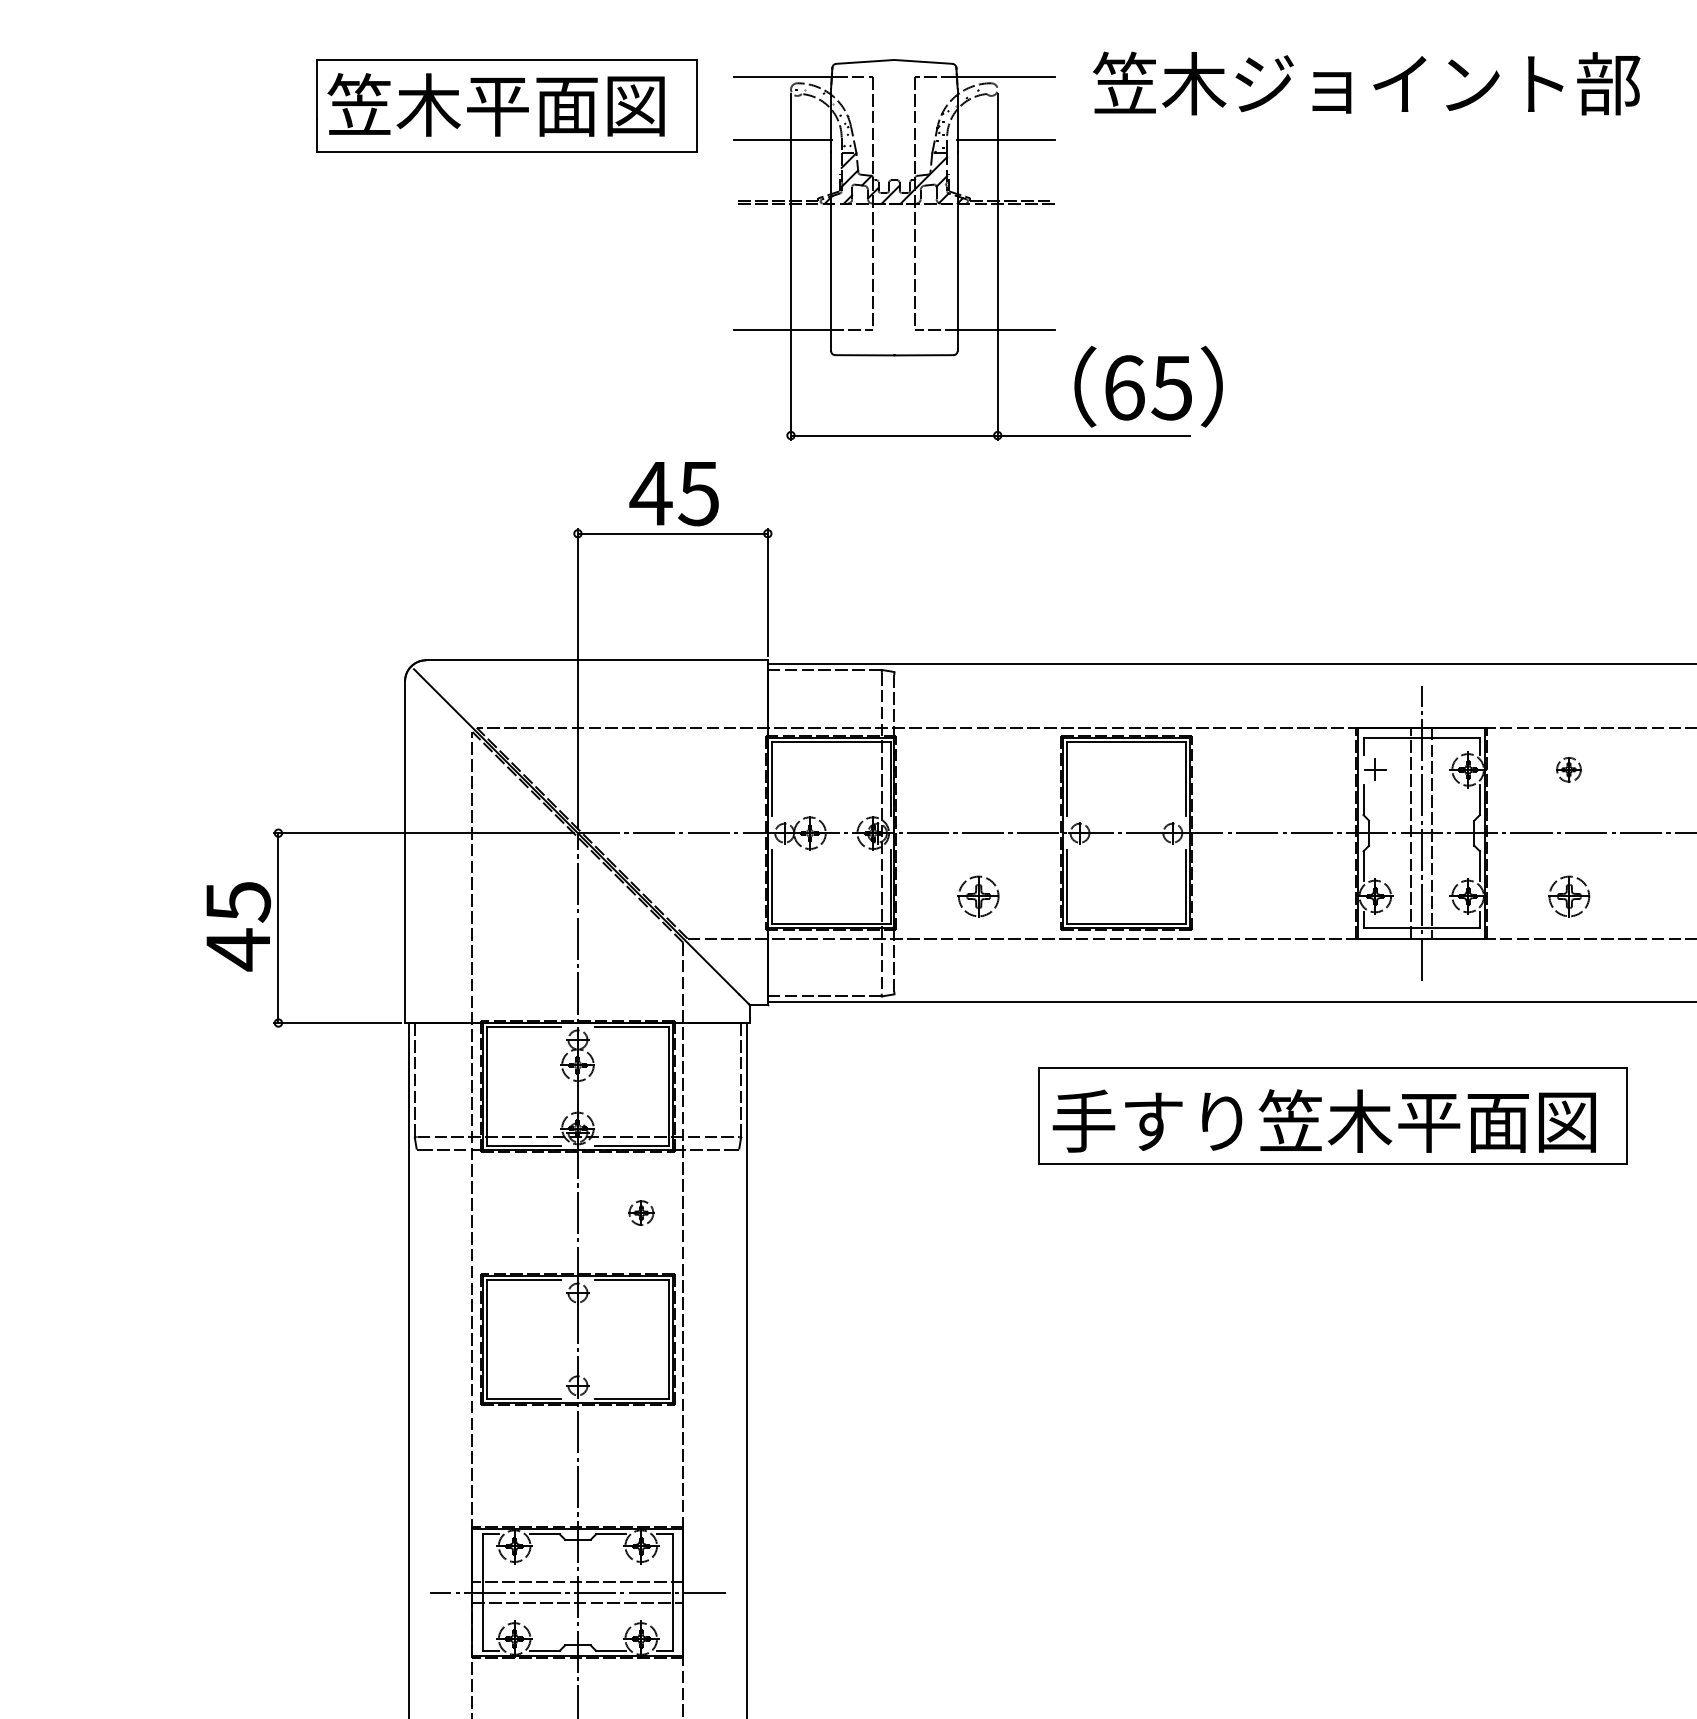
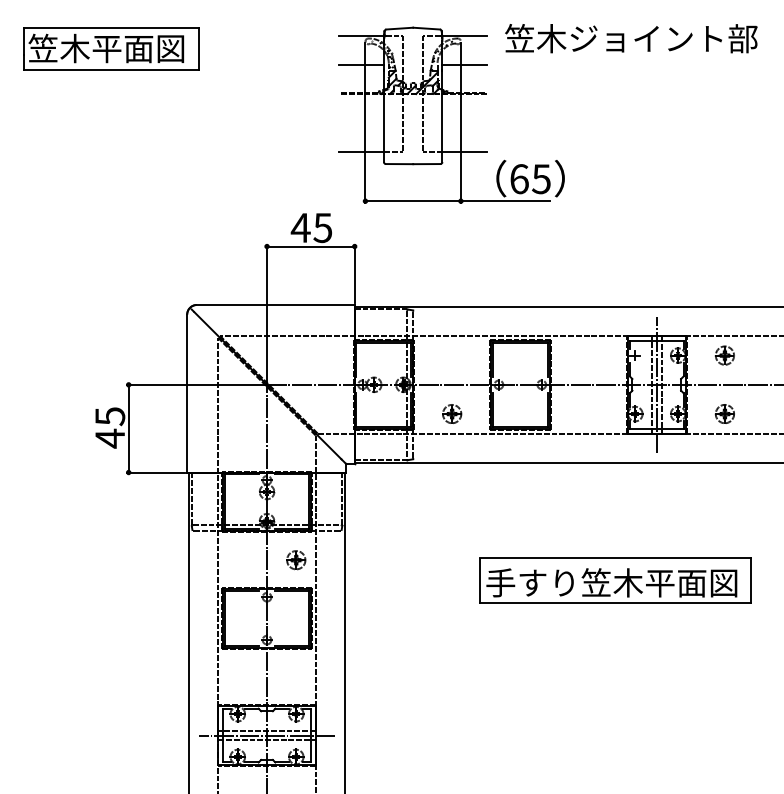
part: (507, 104) -> (111, 48), moved
part: (1568, 769) -> (724, 355), size x1.67
part: (1332, 1116) -> (615, 580), moved
part: (641, 1213) -> (296, 560), size x1.67

